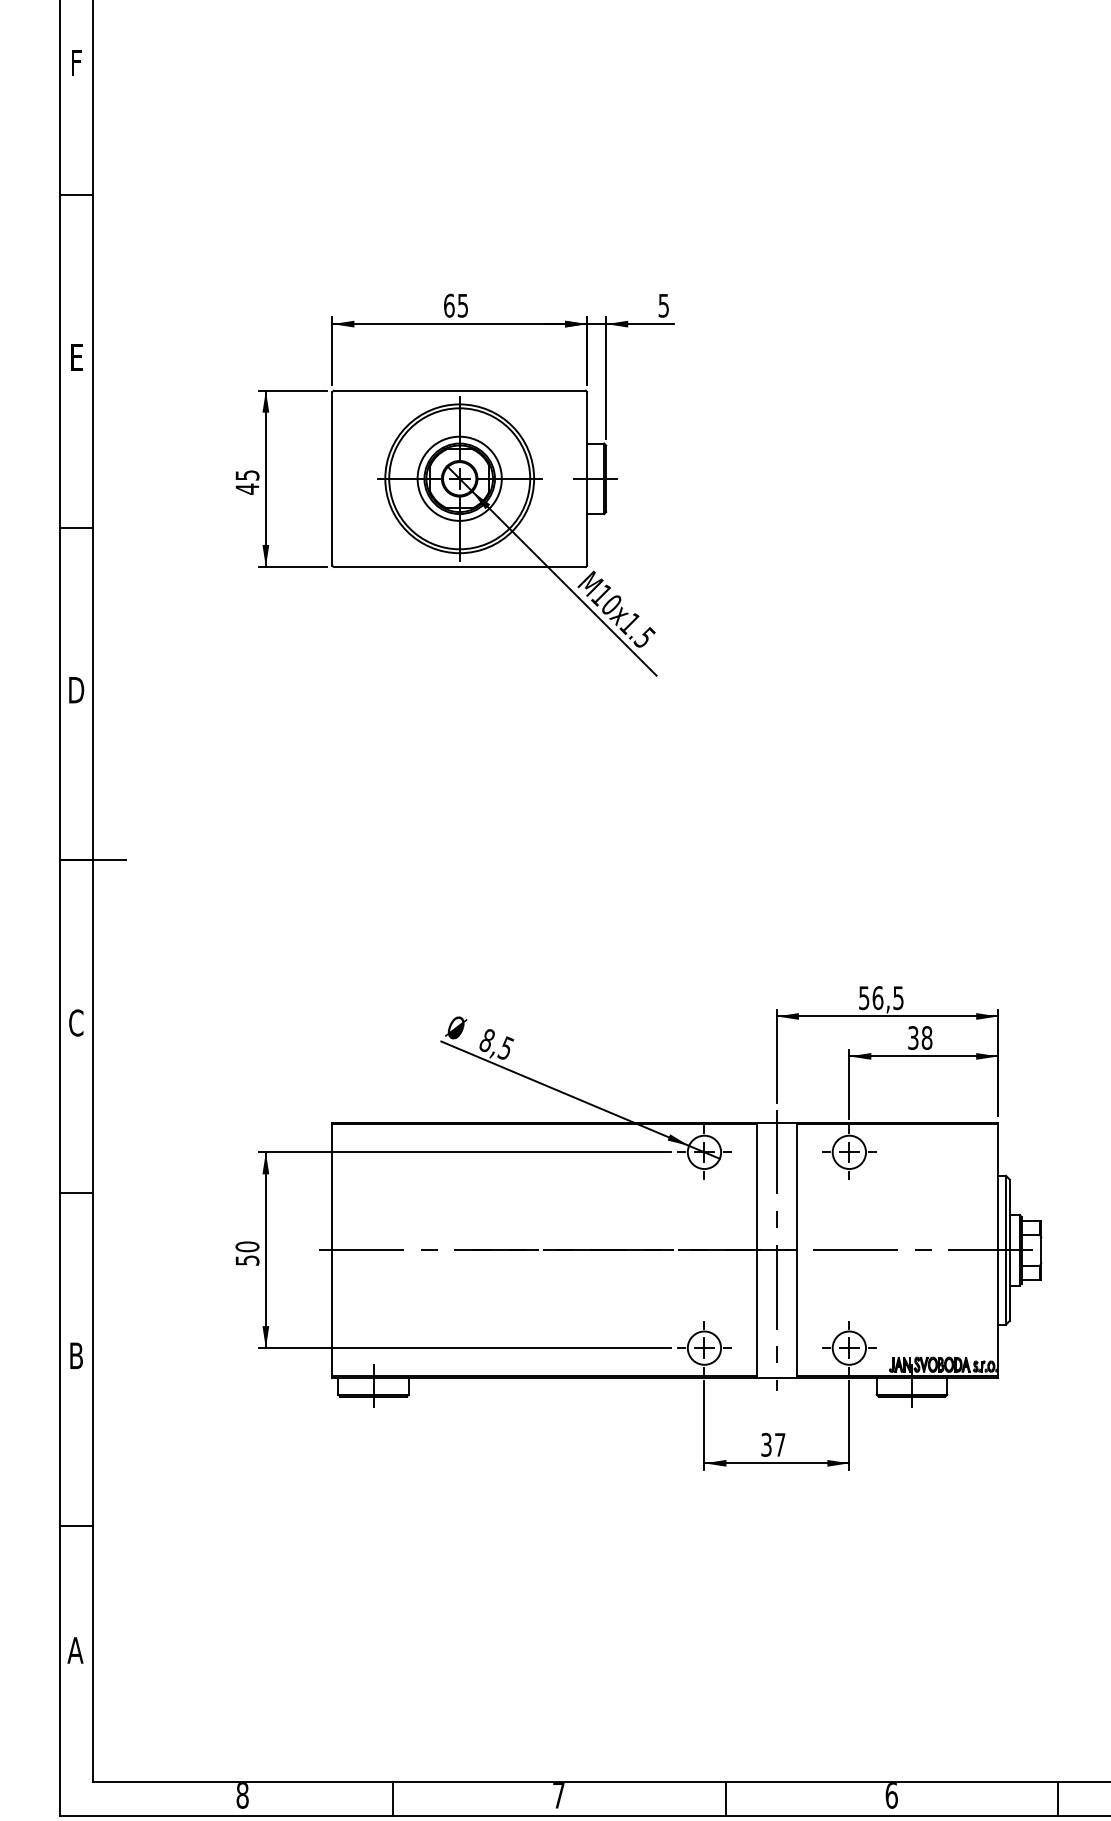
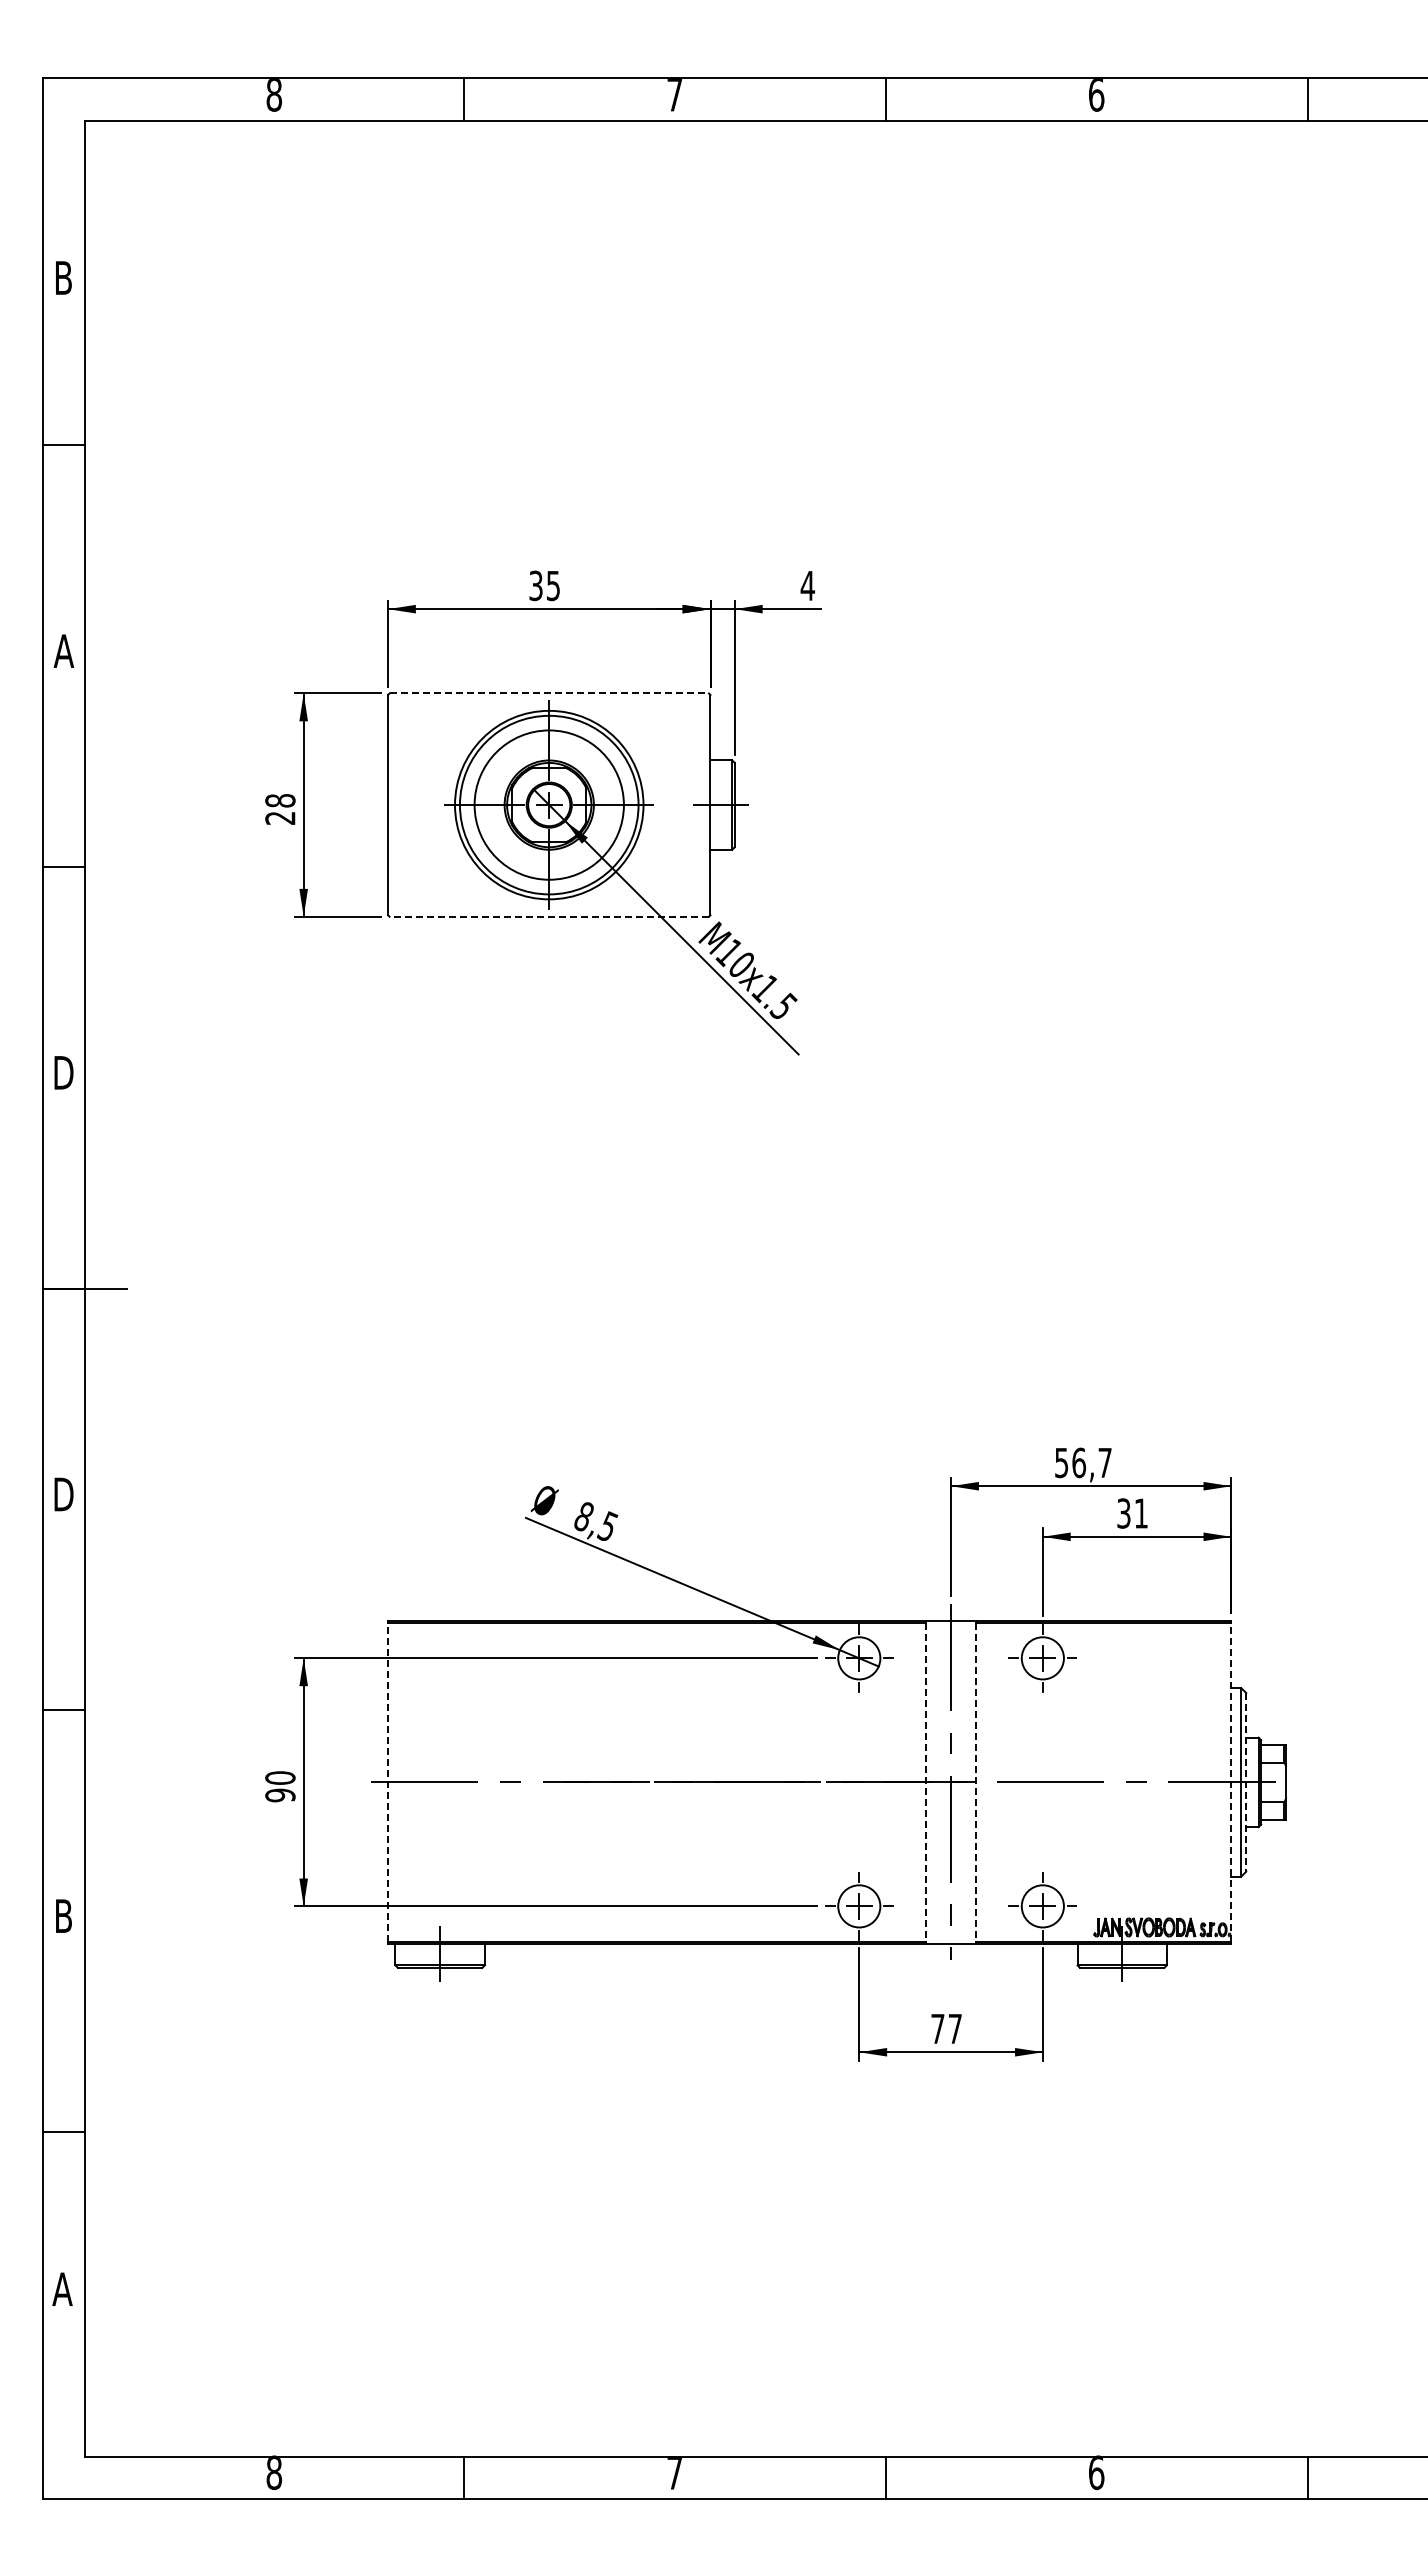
text: (76, 62) -> (63, 277), F -> B
text: (449, 305) -> (536, 585), 65 -> 35
text: (663, 306) -> (807, 586), 5 -> 4
text: (76, 356) -> (63, 650), E -> A
line: (459, 390) -> (549, 693), solid -> dashed
circle: (459, 478) -> (548, 804), size x1.4
text: (247, 482) -> (280, 809), 45 -> 28
line: (459, 566) -> (549, 916), solid -> dashed
text: (898, 998) -> (1104, 1463), 56,5 -> 56,7
text: (76, 1023) -> (63, 1494), C -> D
text: (927, 1038) -> (1141, 1513), 38 -> 31
line: (332, 1250) -> (388, 1782), solid -> dashed
line: (757, 1250) -> (926, 1782), solid -> dashed
line: (796, 1250) -> (975, 1782), solid -> dashed
line: (998, 1250) -> (1231, 1782), solid -> dashed
line: (1010, 1250) -> (1246, 1782), solid -> dashed
text: (247, 1260) -> (280, 1795), 50 -> 90
text: (766, 1444) -> (937, 2028), 37 -> 77

